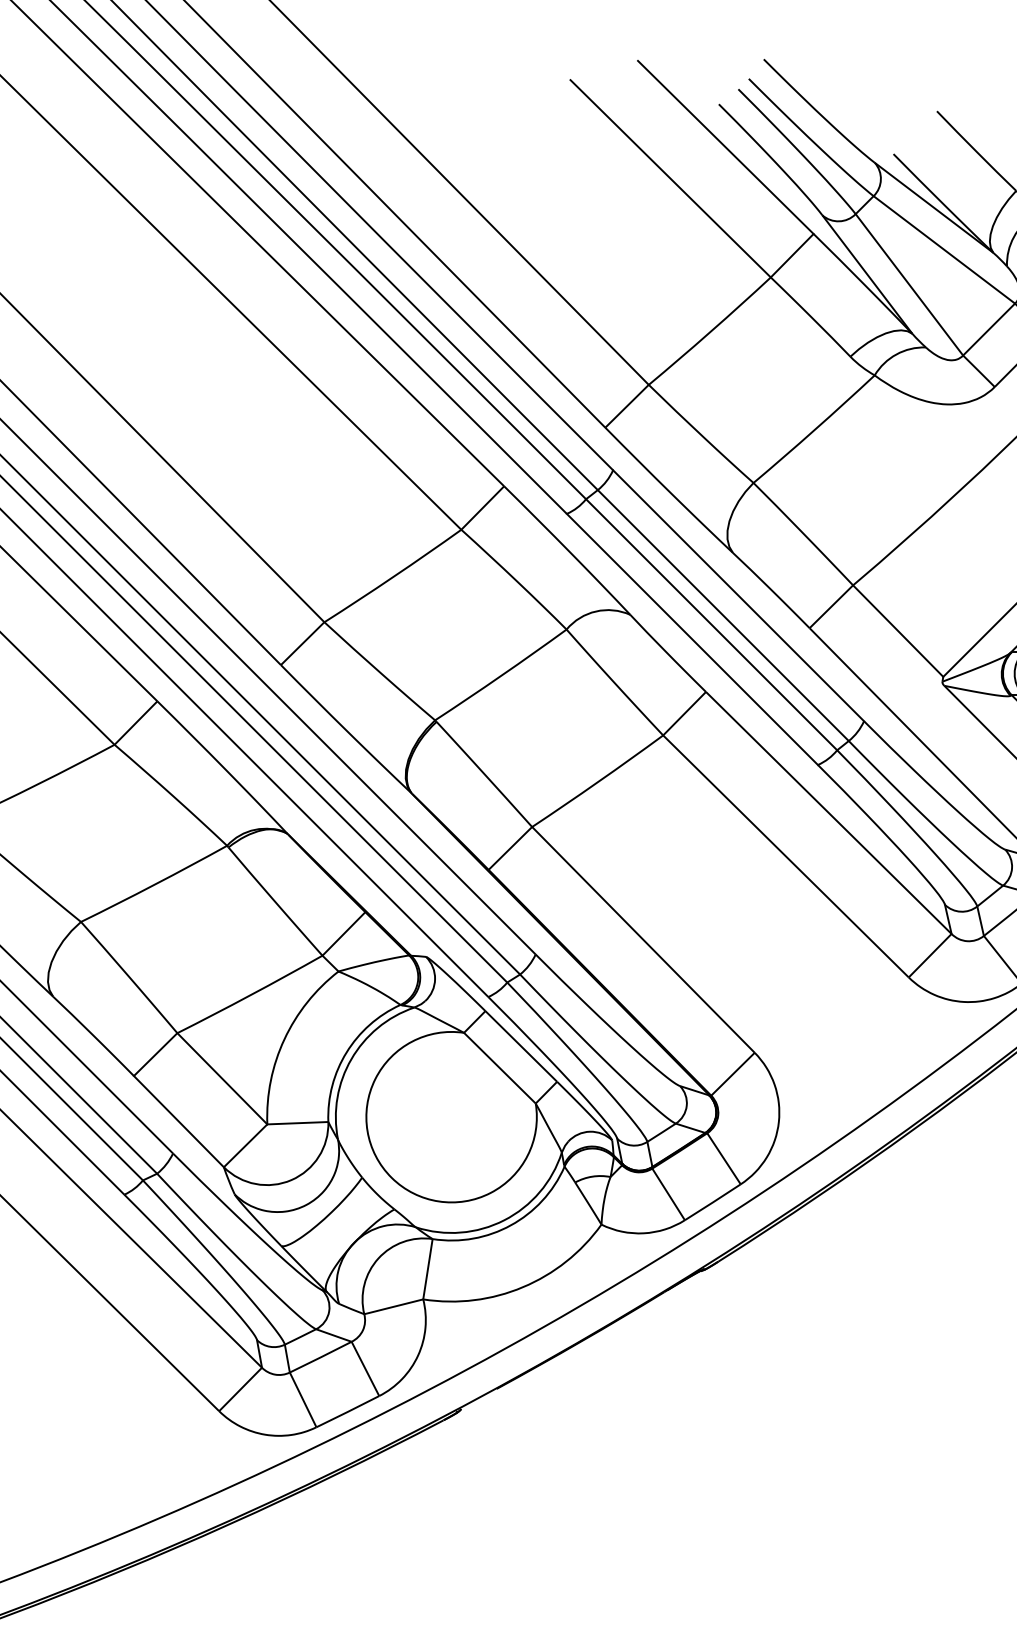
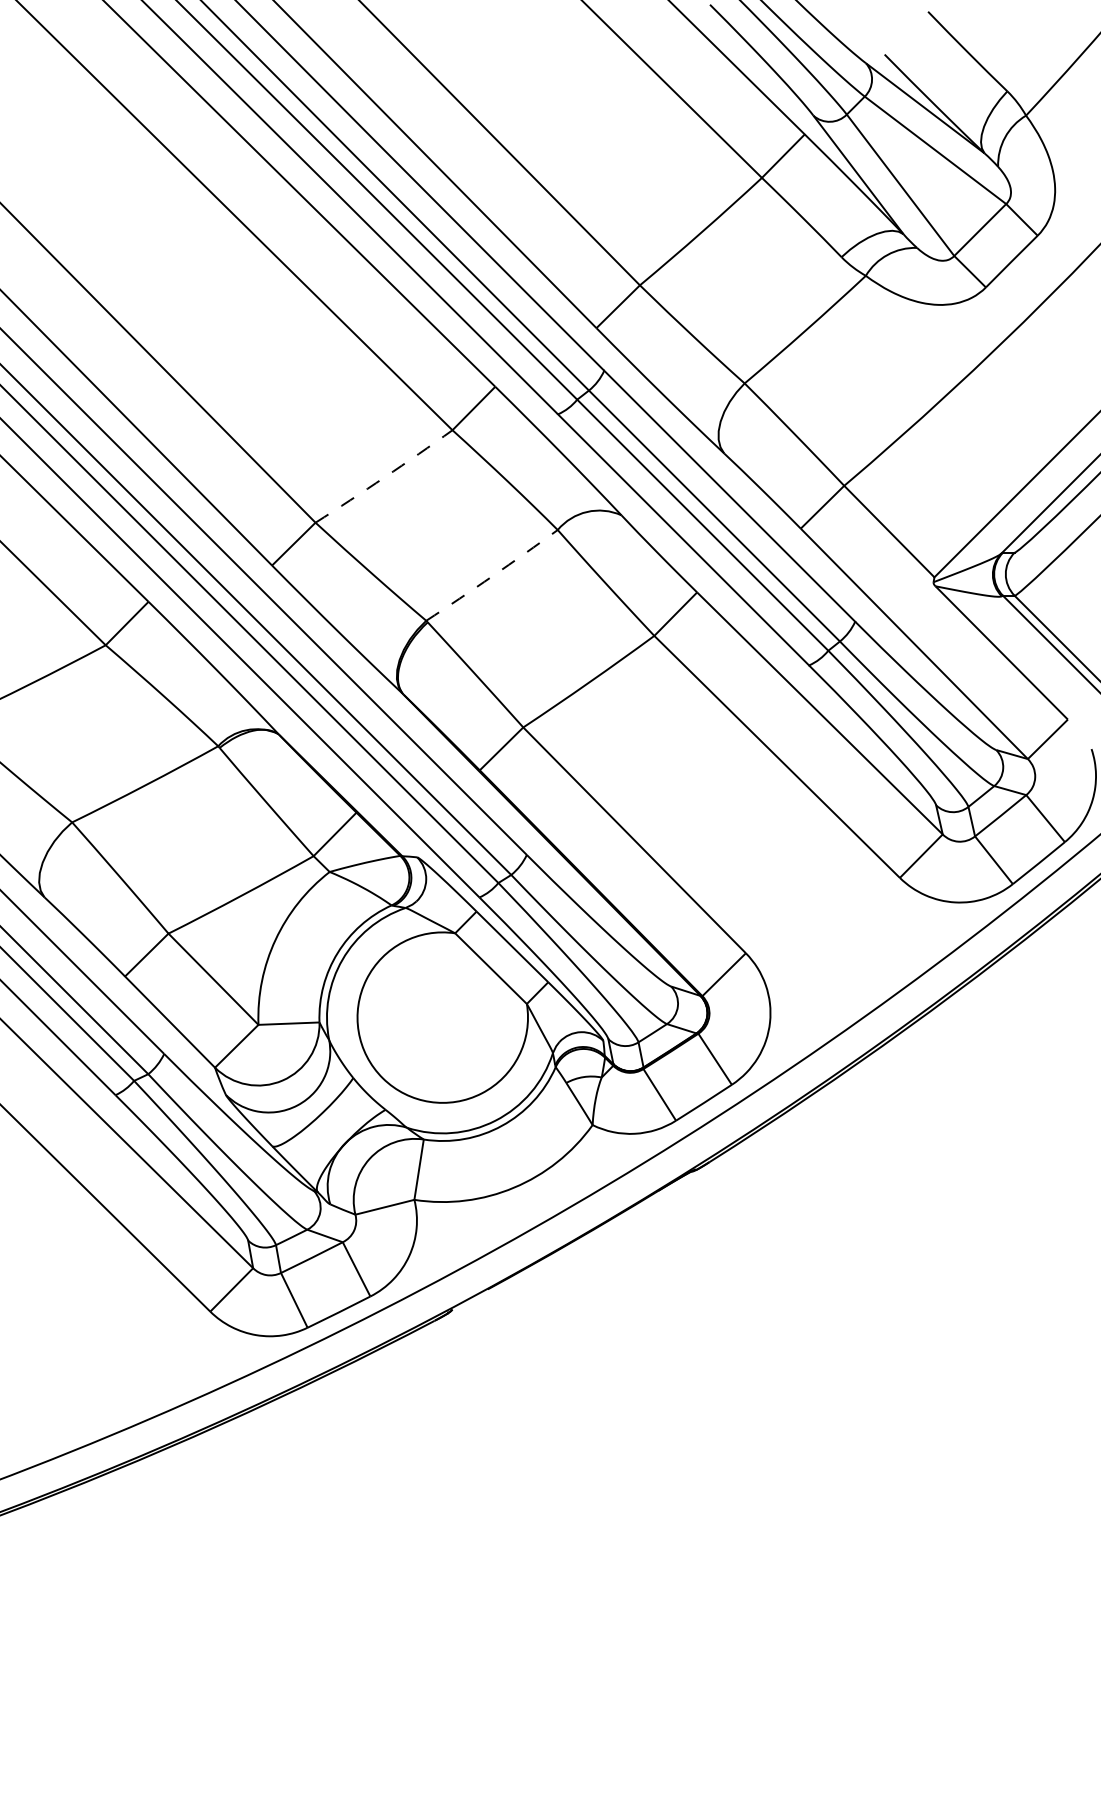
arc: (393, 577) -> (384, 477), solid -> dashed
arc: (501, 676) -> (492, 576), solid -> dashed

